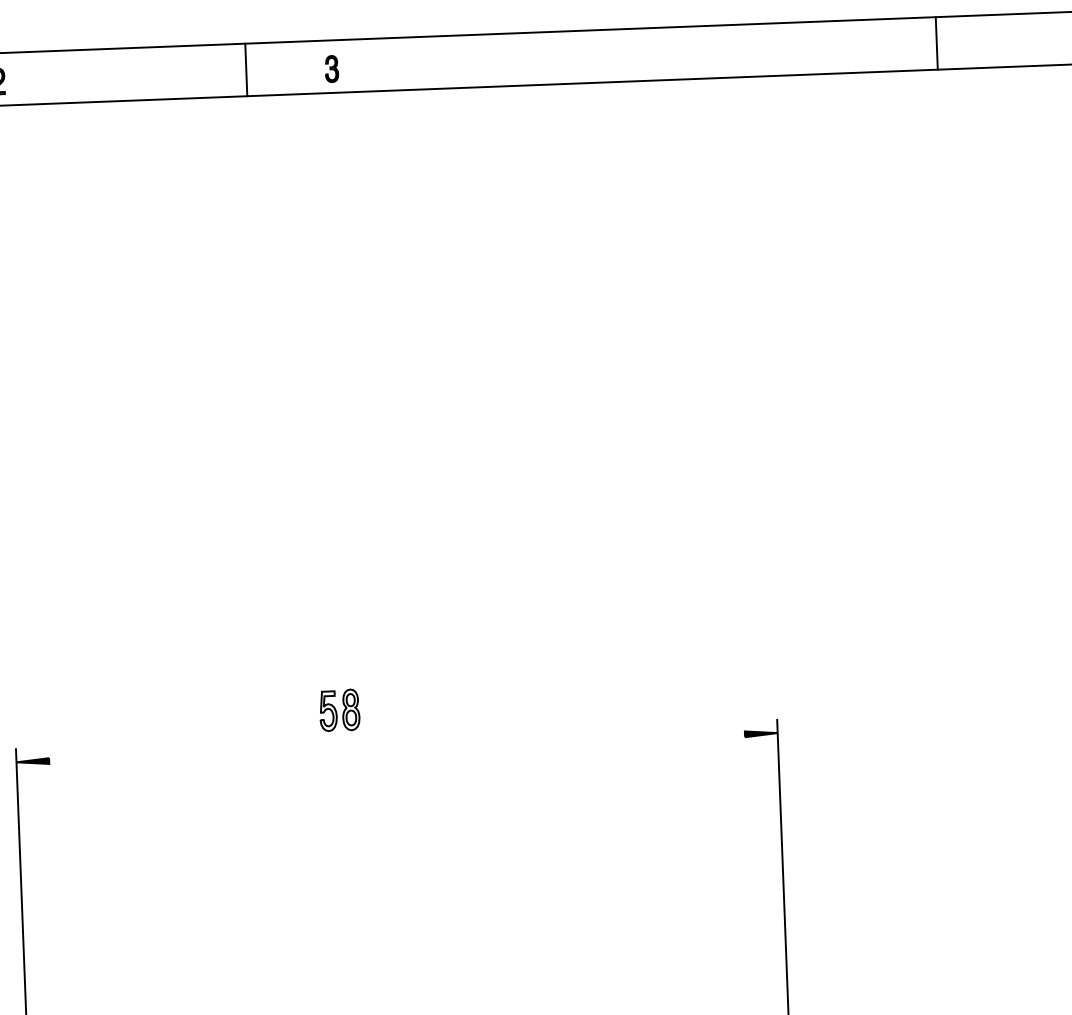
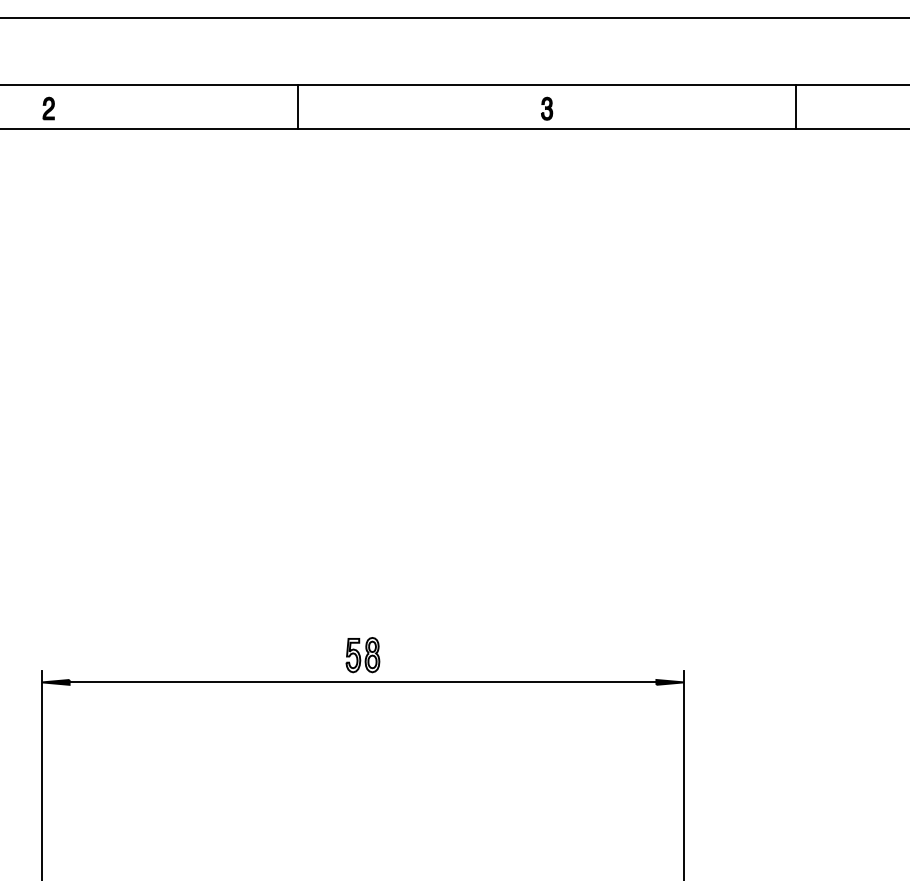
line: (937, 43) -> (796, 106), moved
part: (332, 68) -> (547, 108), moved
line: (245, 69) -> (297, 106), moved
part: (339, 710) -> (362, 655), moved
line: (396, 747) -> (362, 682), added

